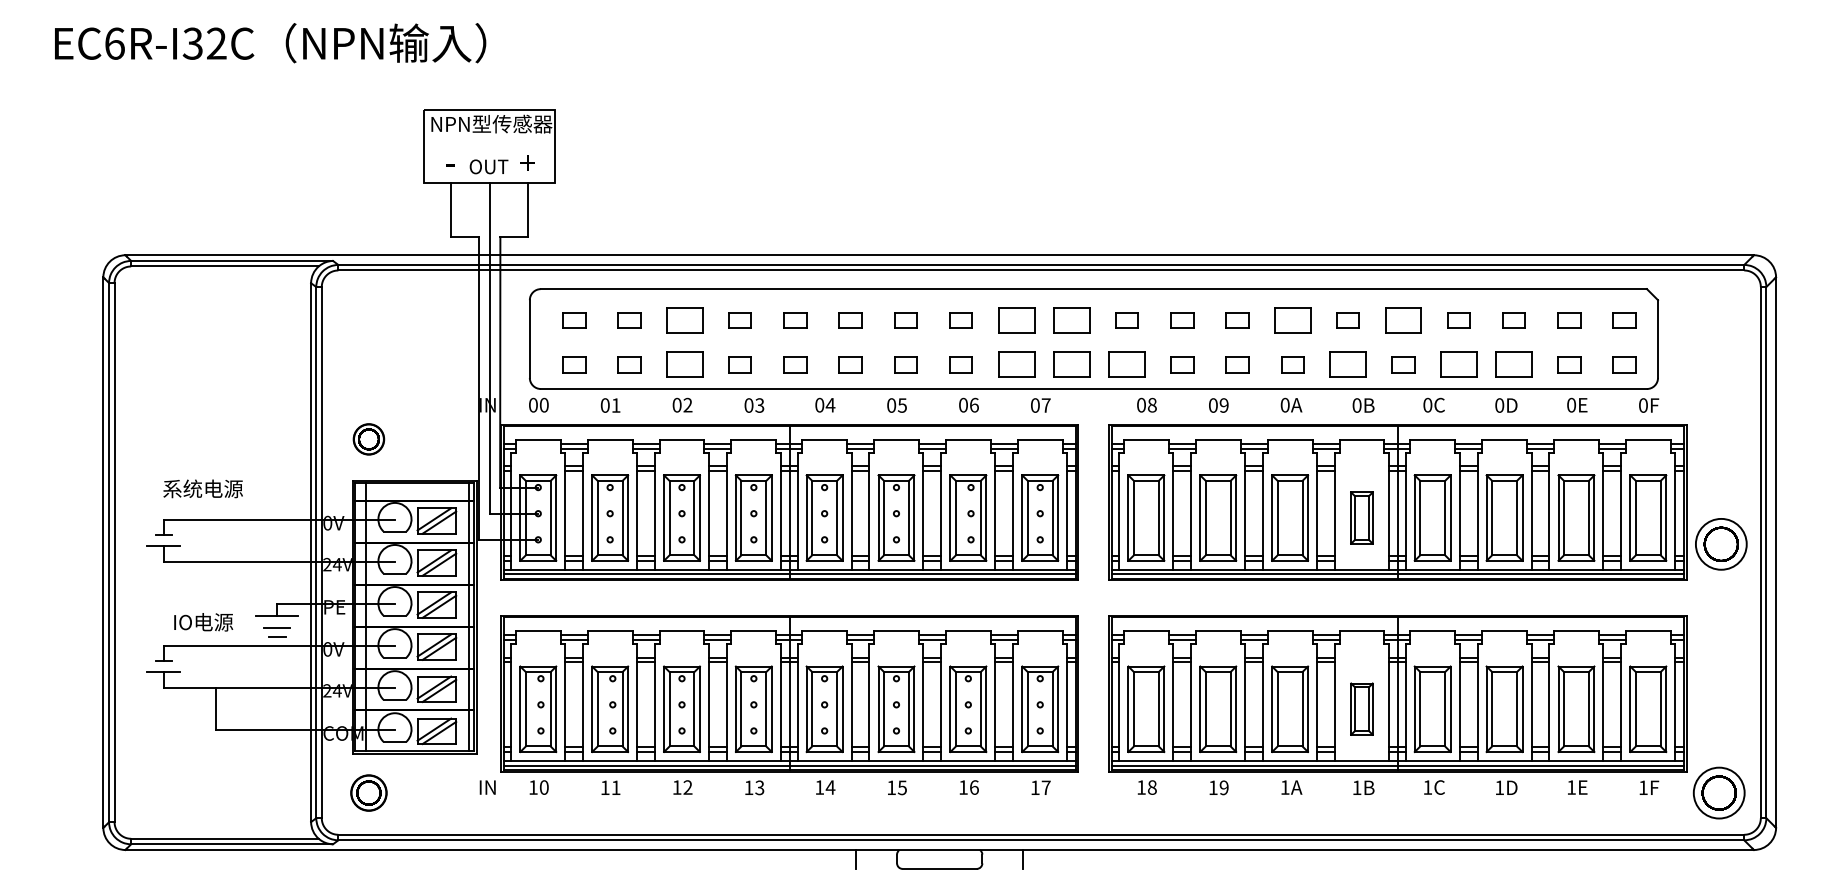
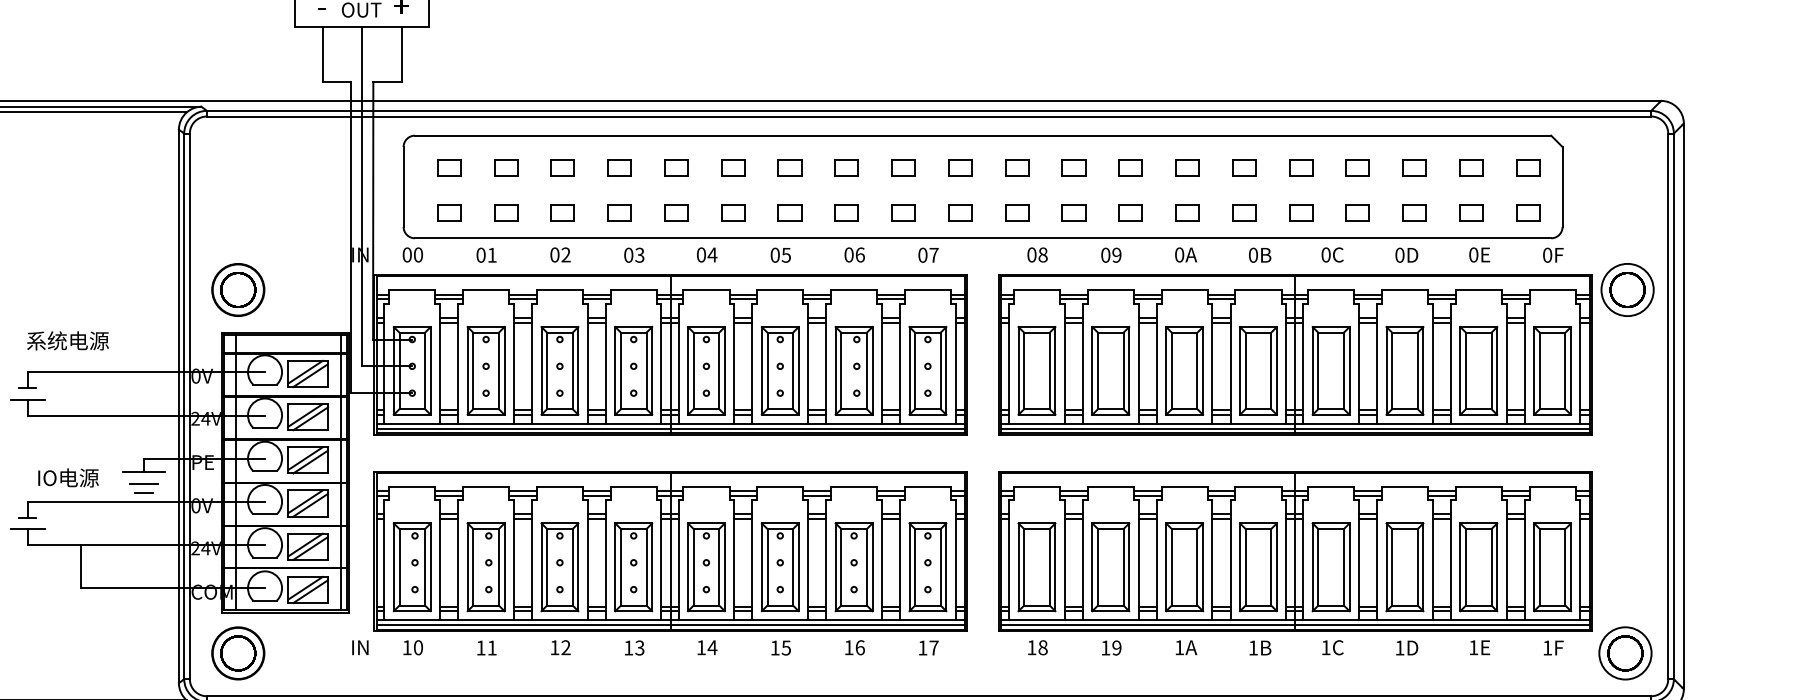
part: (684, 320) -> (562, 167), size x0.62
part: (1016, 320) -> (903, 167), size x0.62
part: (1071, 320) -> (960, 167), size x0.62
part: (1292, 320) -> (1187, 167), size x0.62
part: (1403, 320) -> (1301, 167), size x0.62
part: (684, 364) -> (562, 213), size x0.62
part: (1016, 364) -> (903, 213), size x0.62
part: (1071, 364) -> (960, 213), size x0.62
part: (1126, 364) -> (1016, 213), size x0.62
part: (1347, 364) -> (1243, 213), size x0.62
part: (1458, 364) -> (1357, 213), size x0.62
part: (1513, 364) -> (1414, 213), size x0.62
part: (368, 439) -> (237, 290), size x1.67
part: (1361, 517) -> (1257, 370), size x1.67
part: (1721, 544) -> (1627, 290), moved
part: (1361, 708) -> (1257, 566), size x1.67
part: (368, 792) -> (237, 652), size x1.43

